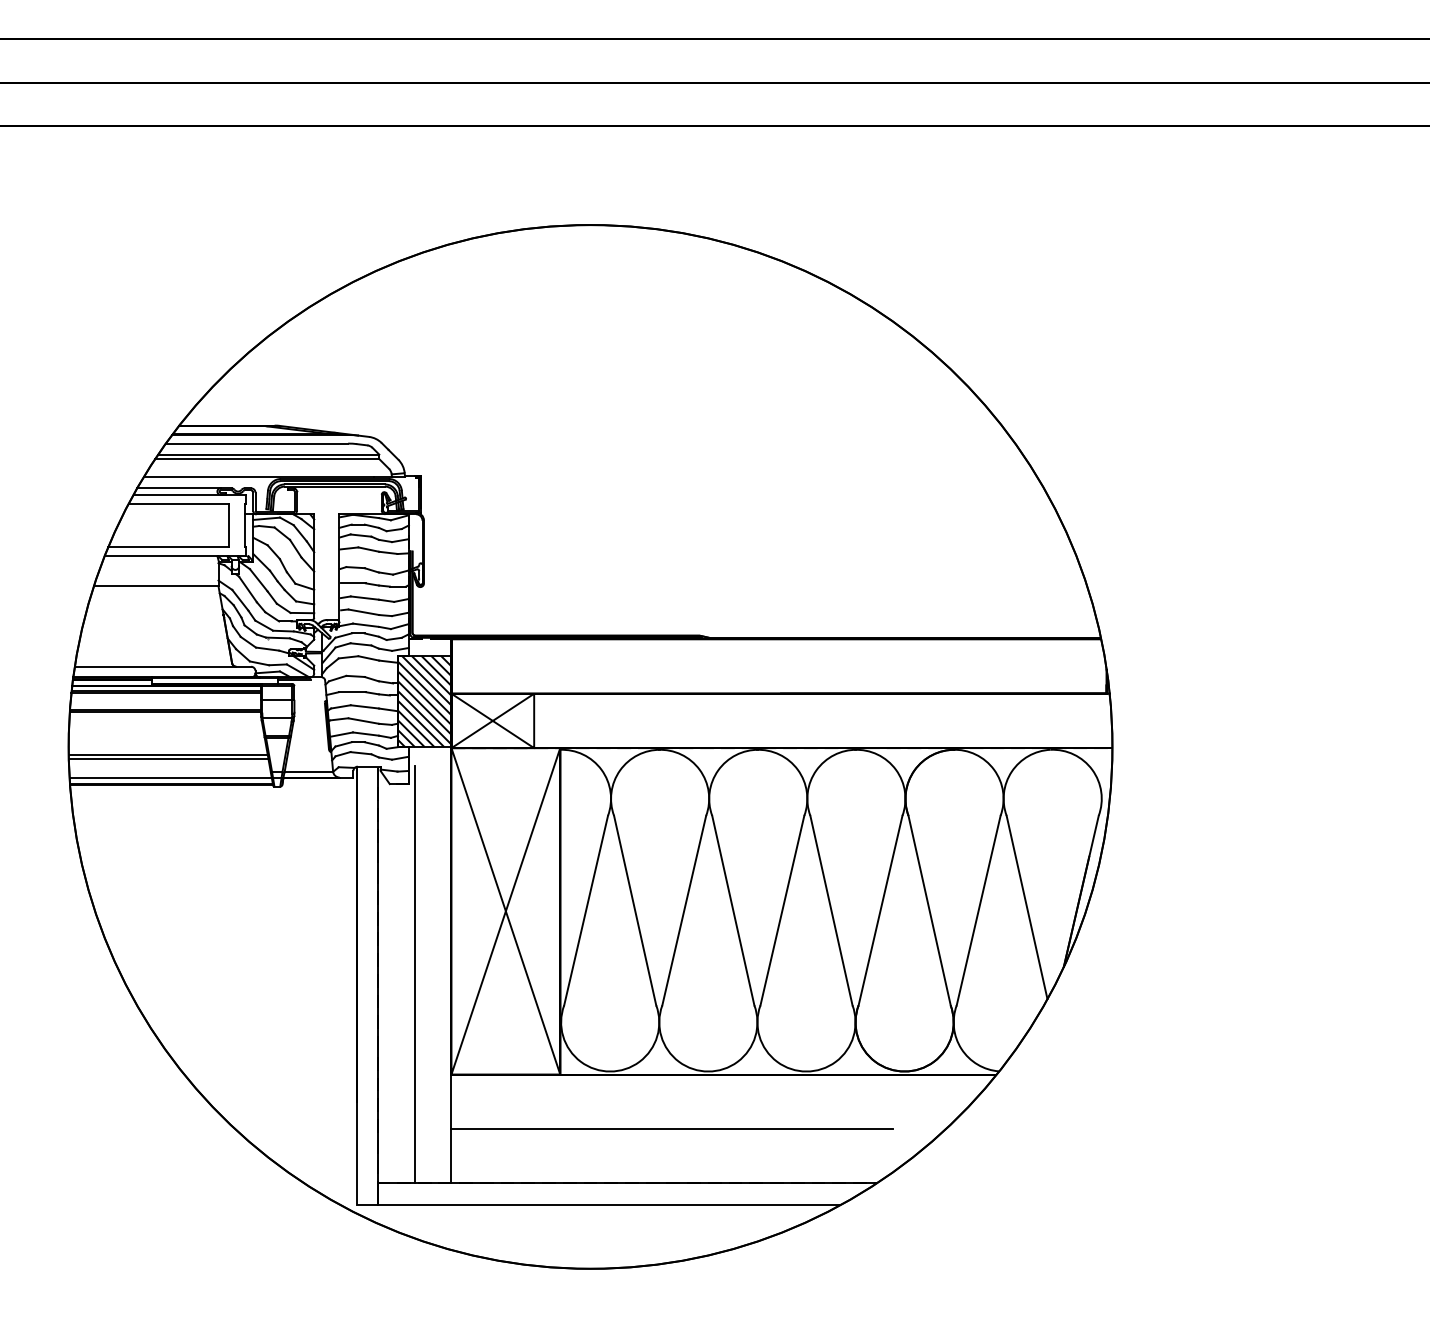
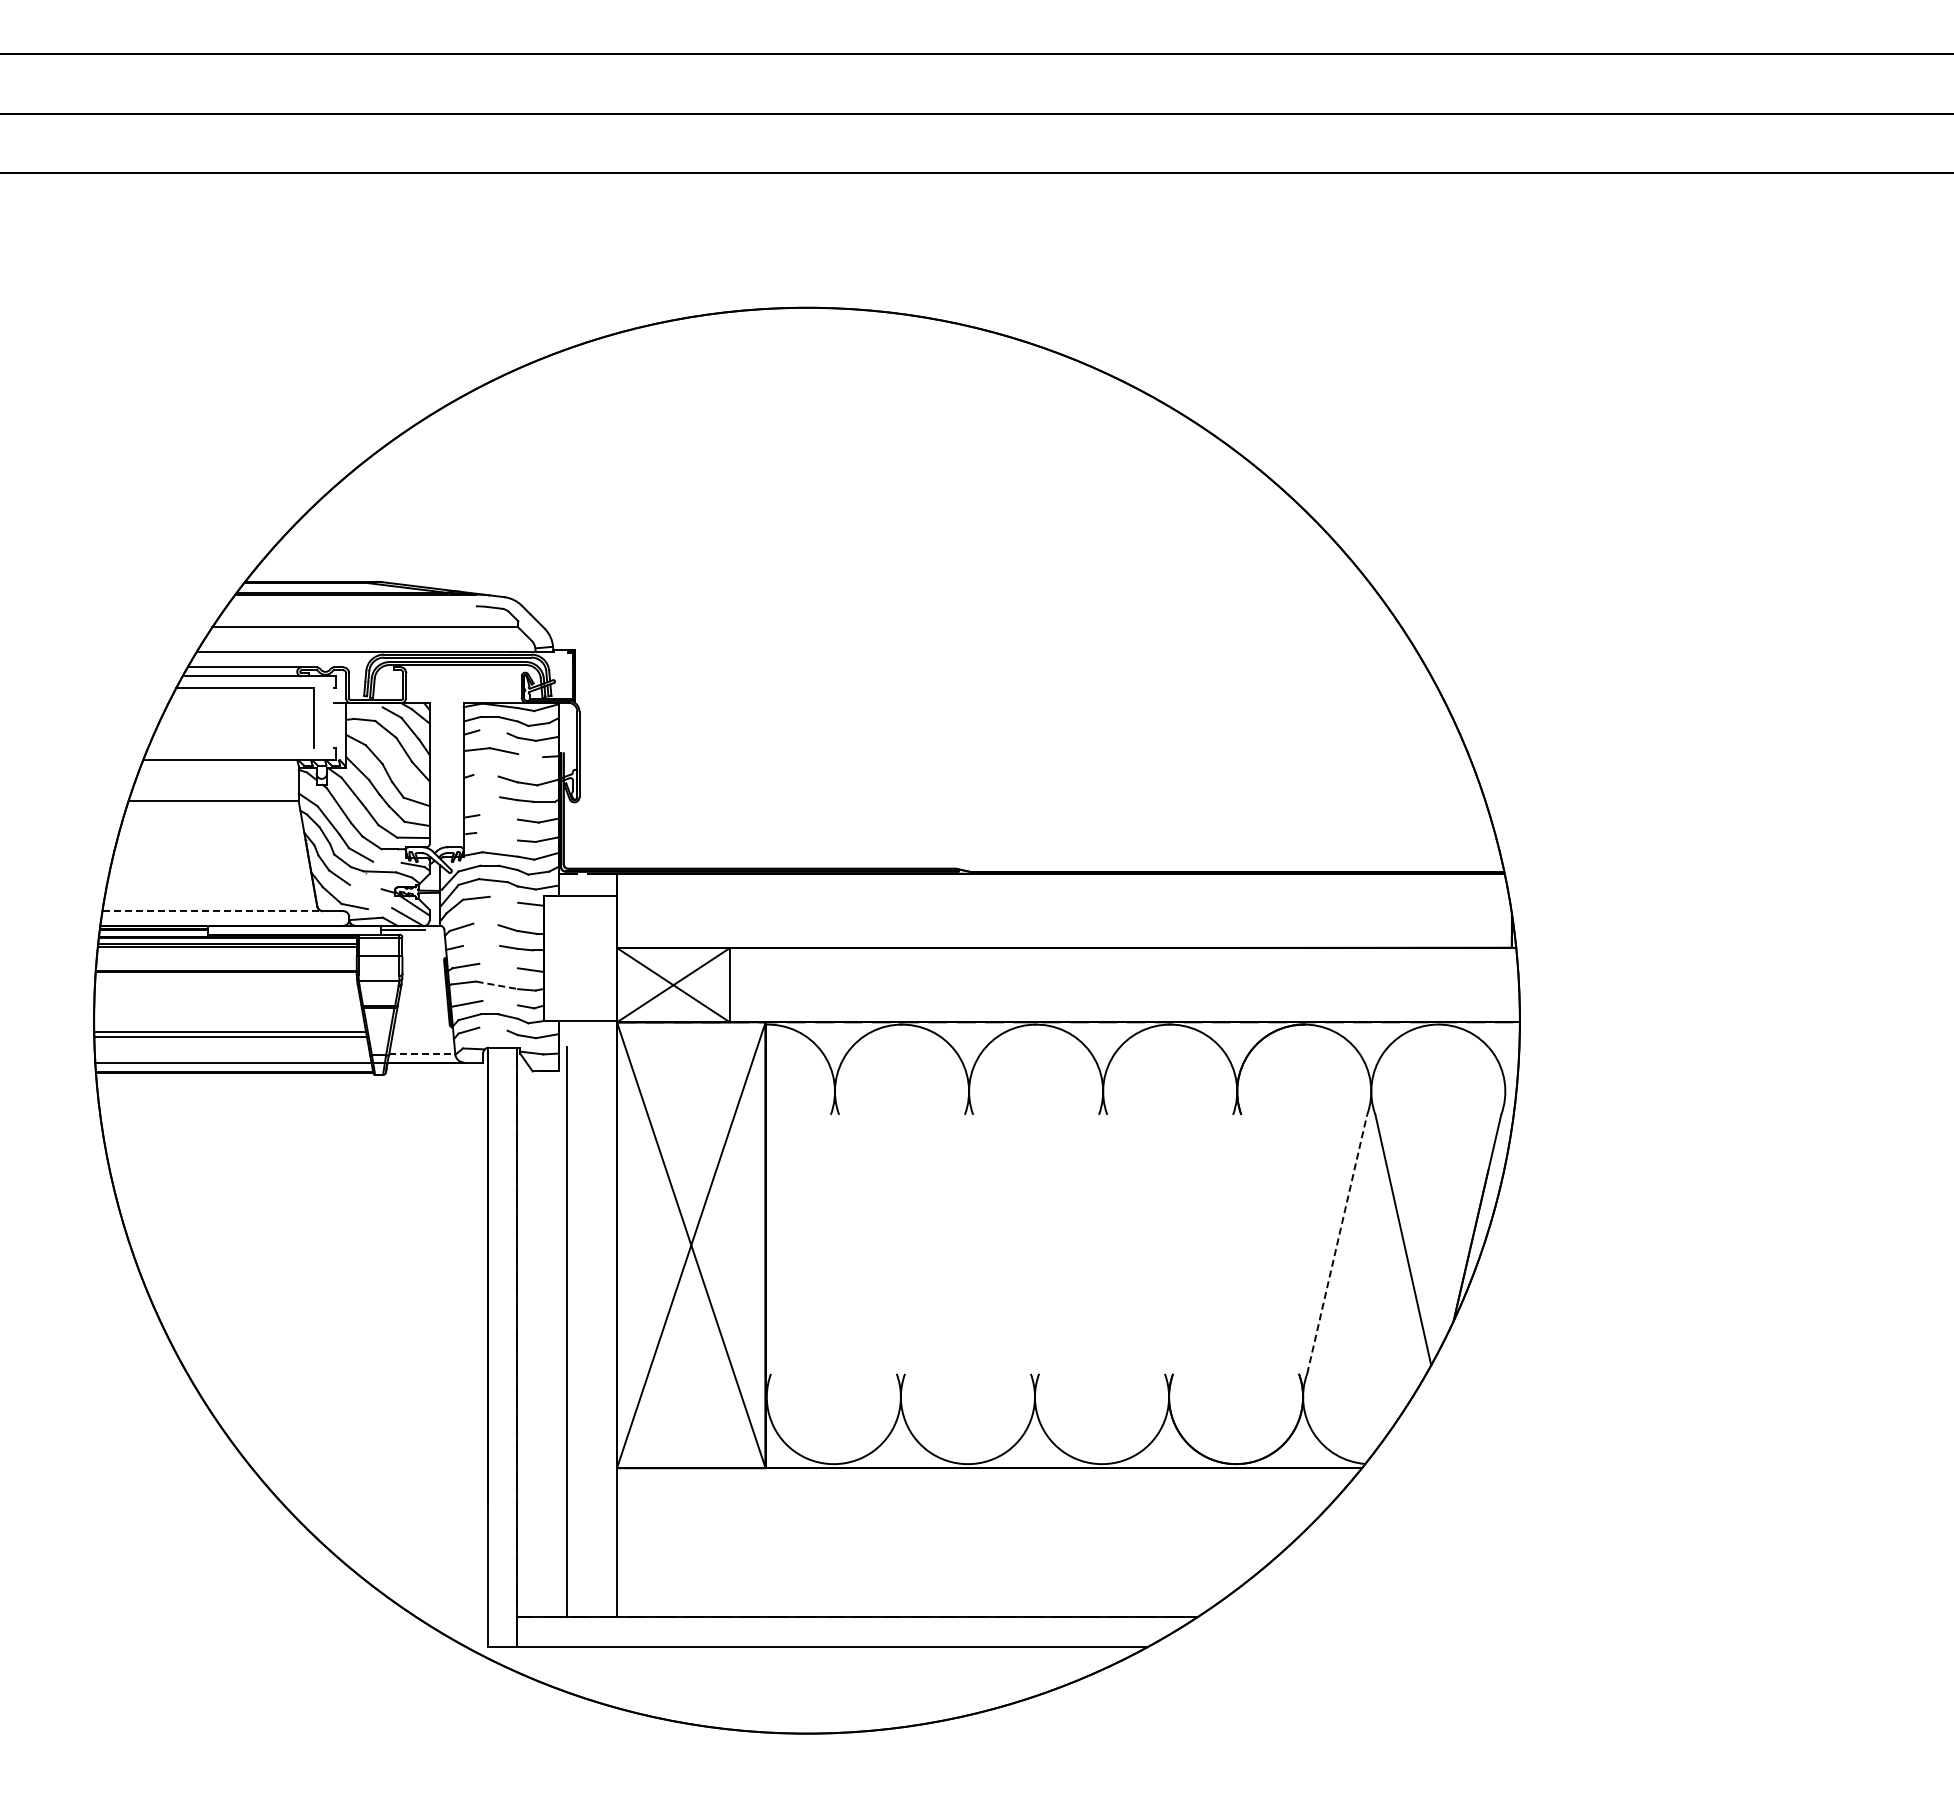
line: (256, 443) -> (350, 606), removed
line: (268, 454) -> (367, 621), removed
line: (265, 518) -> (363, 708), removed
line: (244, 524) -> (334, 717), removed
line: (361, 535) -> (493, 731), removed
line: (168, 546) -> (230, 747), removed
line: (388, 552) -> (530, 755), removed
line: (355, 567) -> (485, 775), removed
line: (353, 583) -> (482, 797), removed
line: (364, 598) -> (498, 817), removed
line: (364, 612) -> (497, 836), removed
line: (283, 631) -> (387, 862), removed
line: (267, 649) -> (365, 887), removed
line: (368, 658) -> (503, 899), removed
line: (278, 664) -> (380, 908), removed
line: (155, 666) -> (212, 911), solid -> dashed
line: (355, 676) -> (485, 924), removed
line: (352, 691) -> (481, 945), removed
hatch: (424, 701) -> (580, 958), removed
line: (364, 706) -> (498, 965), removed
line: (364, 721) -> (497, 985), solid -> dashed
line: (366, 733) -> (500, 1002), removed
line: (361, 752) -> (493, 1028), removed
line: (309, 771) -> (422, 1054), solid -> dashed
line: (585, 910) -> (800, 1243), removed
line: (634, 910) -> (867, 1243), removed
line: (683, 910) -> (934, 1243), removed
line: (732, 910) -> (1001, 1243), removed
line: (781, 910) -> (1068, 1243), removed
line: (831, 910) -> (1135, 1243), removed
line: (880, 910) -> (1203, 1243), removed
line: (929, 910) -> (1270, 1243), removed
line: (978, 910) -> (1337, 1244), solid -> dashed
line: (672, 1128) -> (918, 1542), removed

